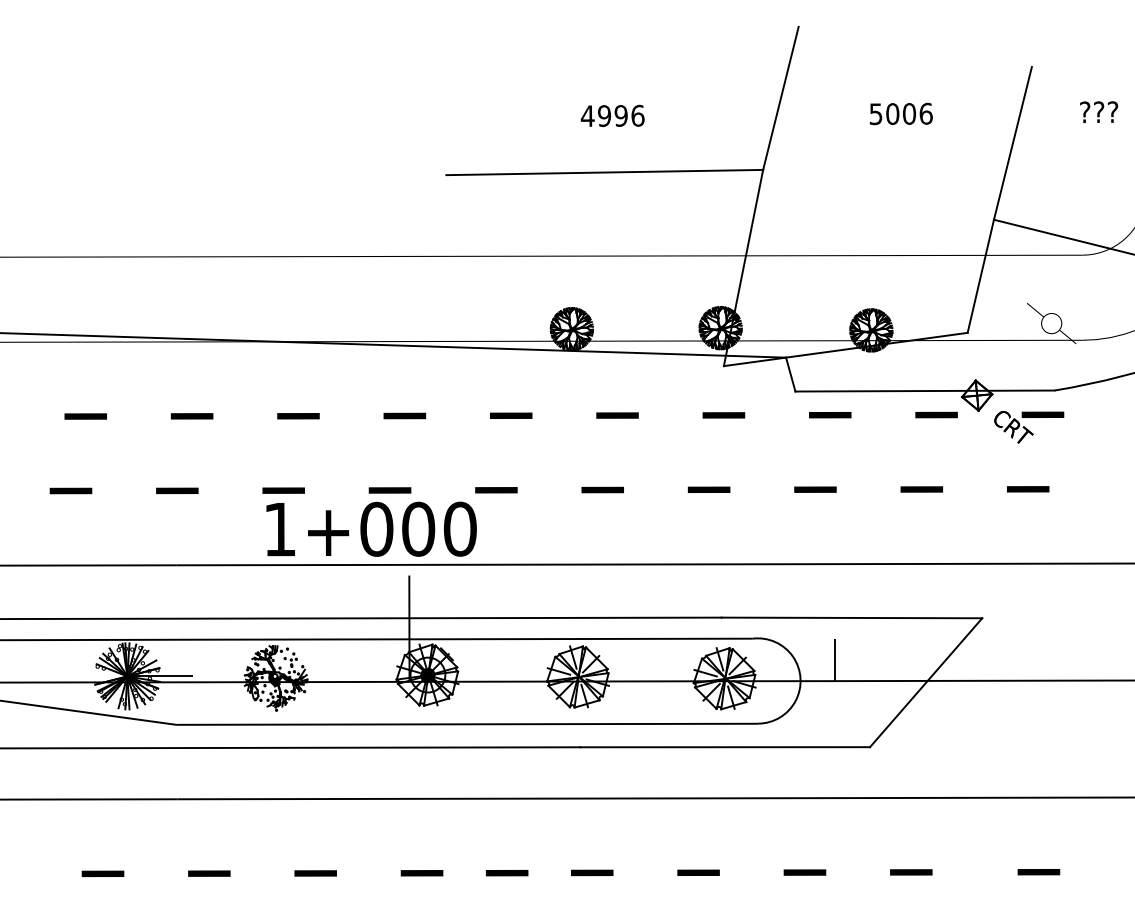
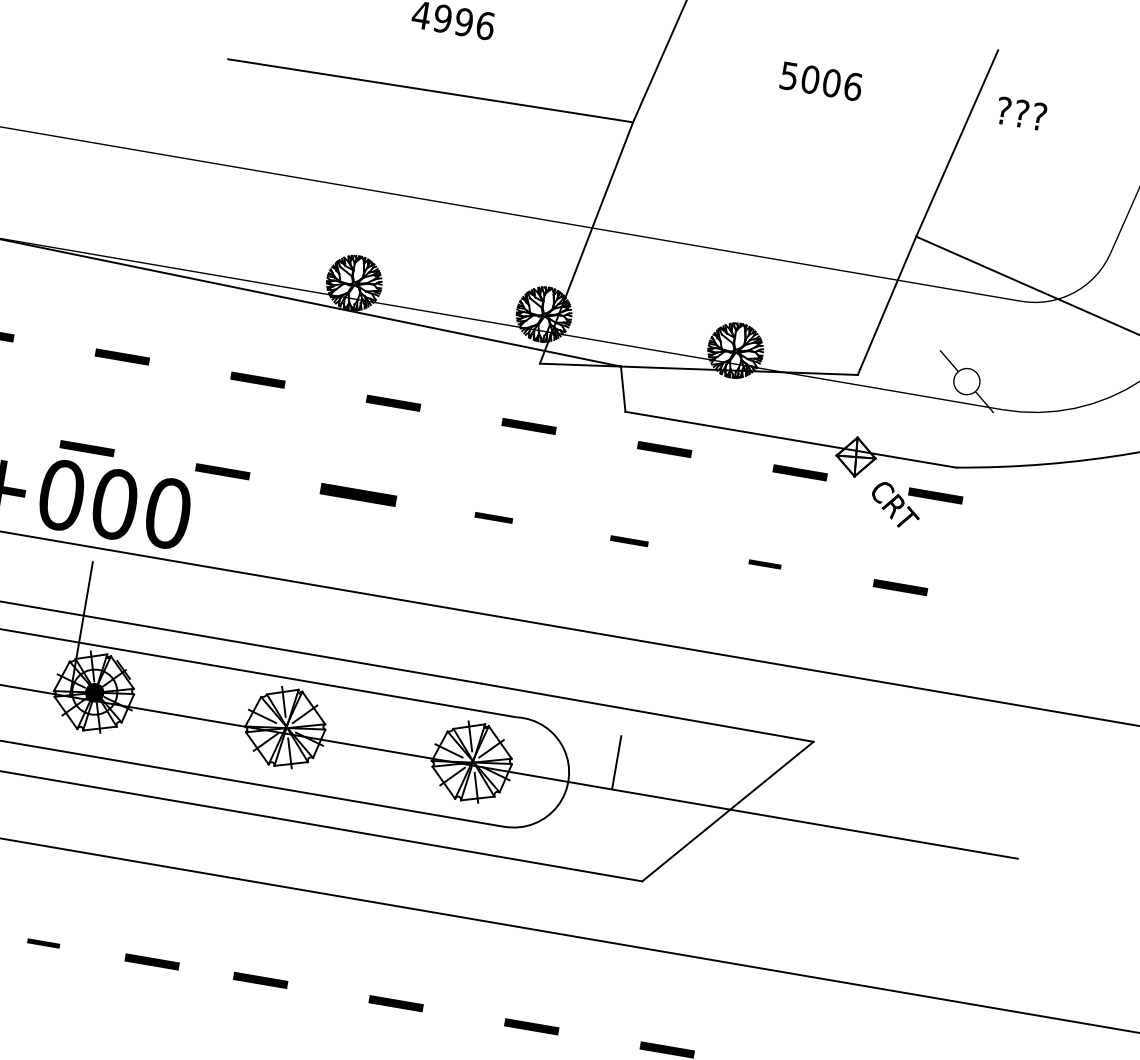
text: (1099, 111) -> (1022, 112), moved
part: (602, 489) -> (358, 494), size x1.4
part: (708, 489) -> (493, 517), size x0.7
part: (815, 489) -> (629, 541), size x0.7
part: (921, 489) -> (764, 564), size x0.6
part: (421, 873) -> (42, 943), size x0.6

